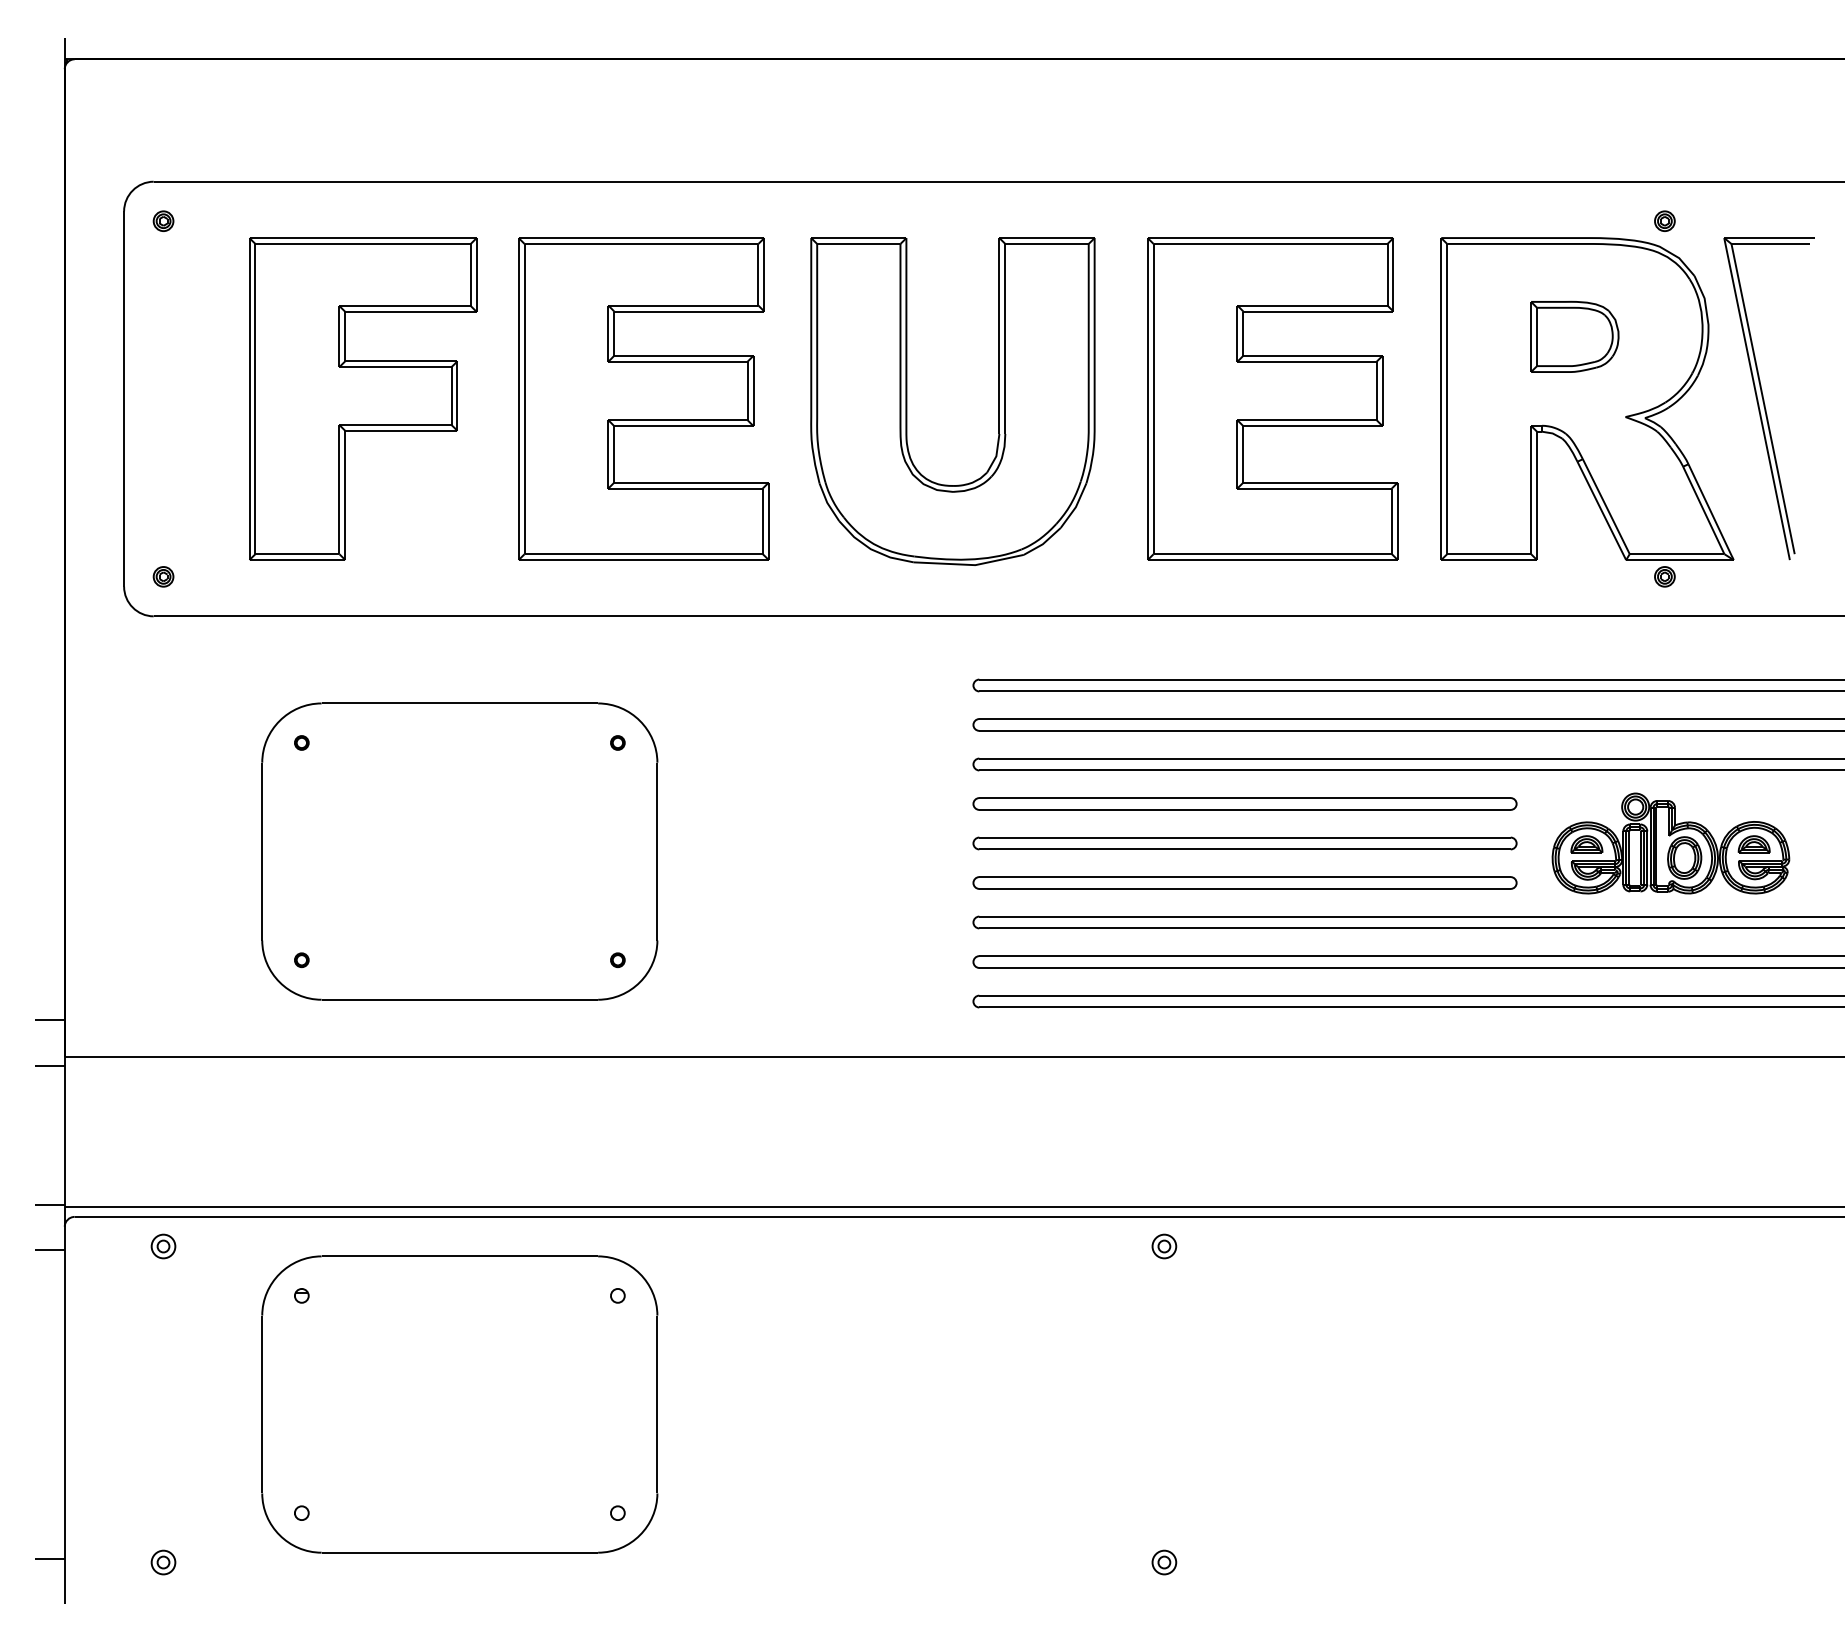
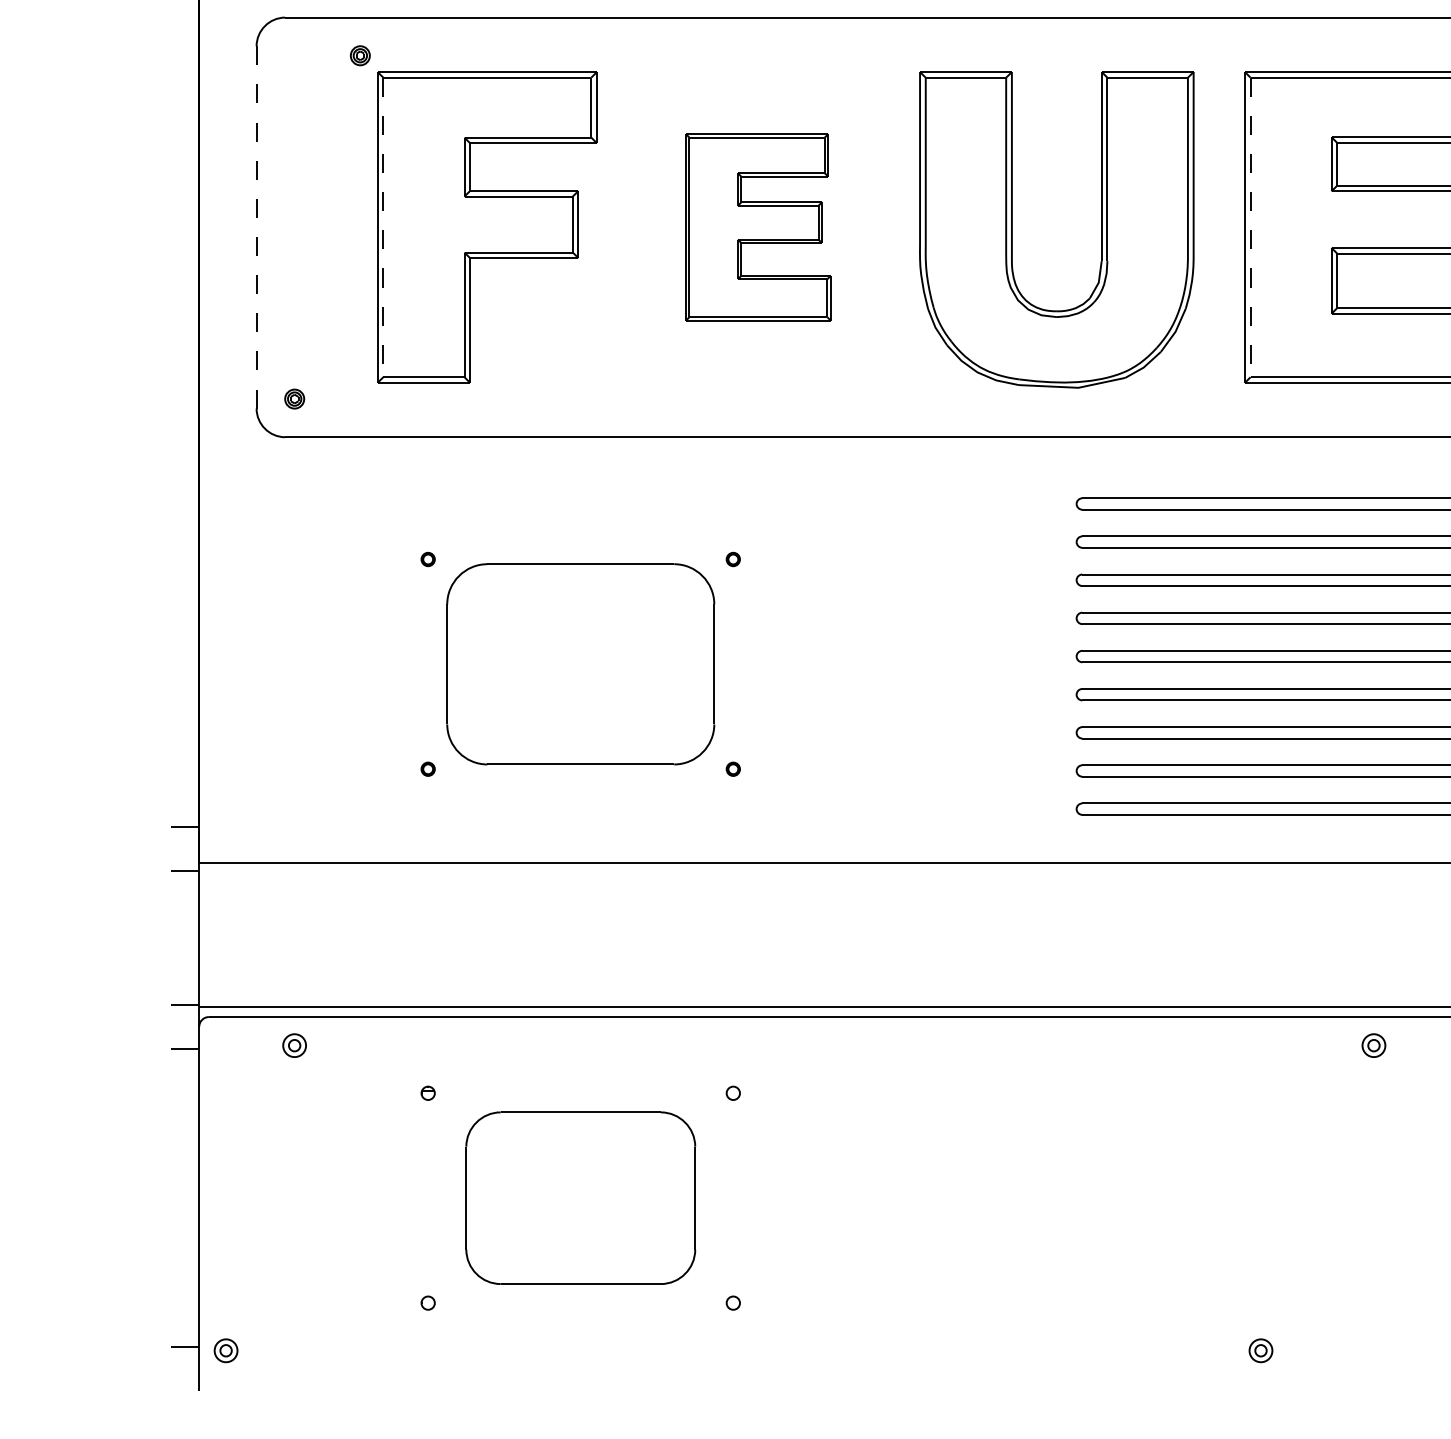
part: (163, 220) -> (360, 55), moved
part: (643, 398) -> (758, 226), size x0.6
line: (124, 399) -> (256, 227), solid -> dashed
line: (255, 399) -> (383, 227), solid -> dashed
line: (1153, 399) -> (1250, 227), solid -> dashed
part: (459, 851) -> (580, 664), size x0.7
part: (1164, 1246) -> (1374, 1045), moved
part: (459, 1404) -> (580, 1198), size x0.6
part: (163, 1562) -> (226, 1350), moved

